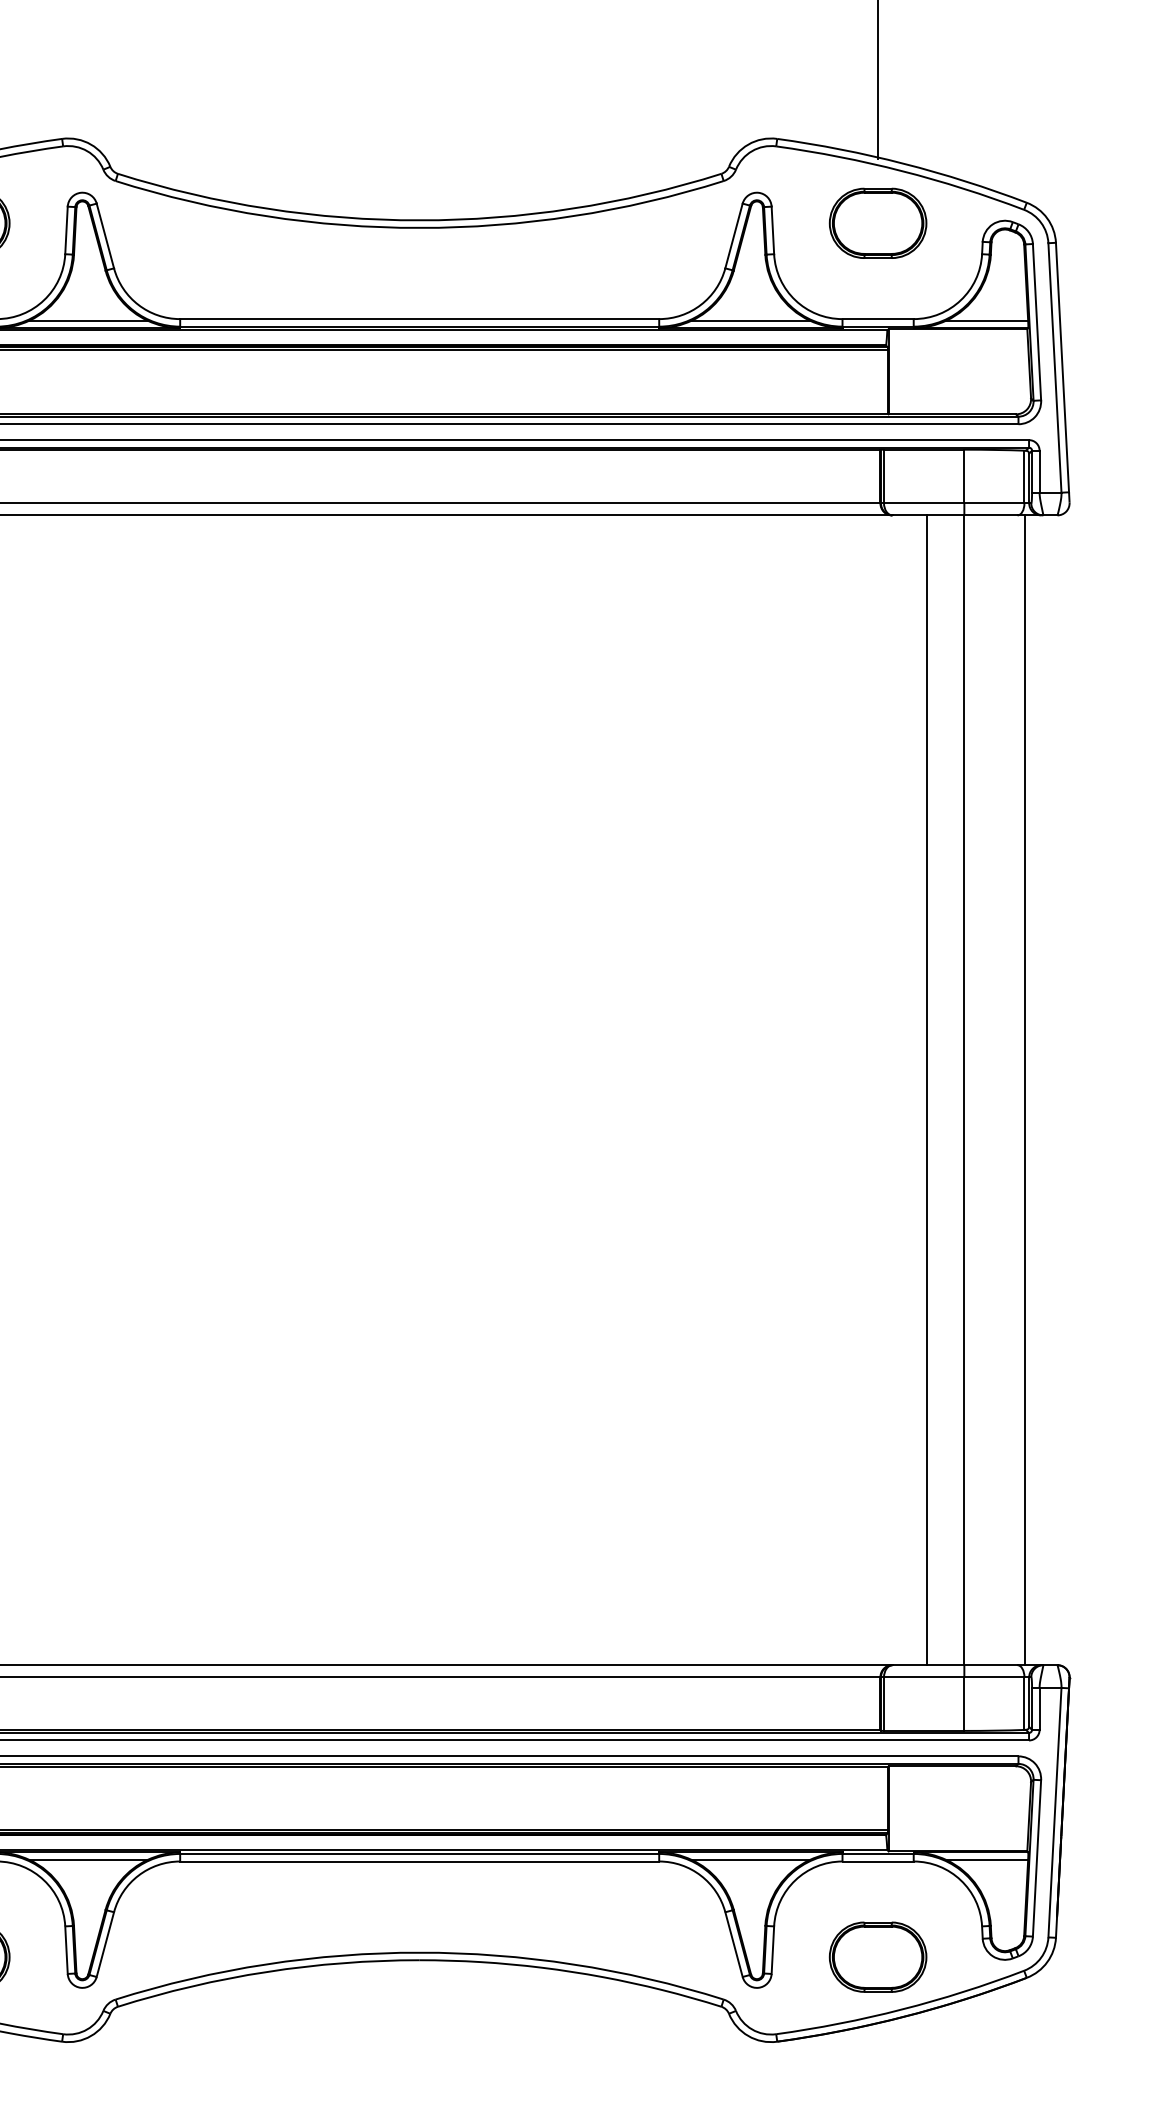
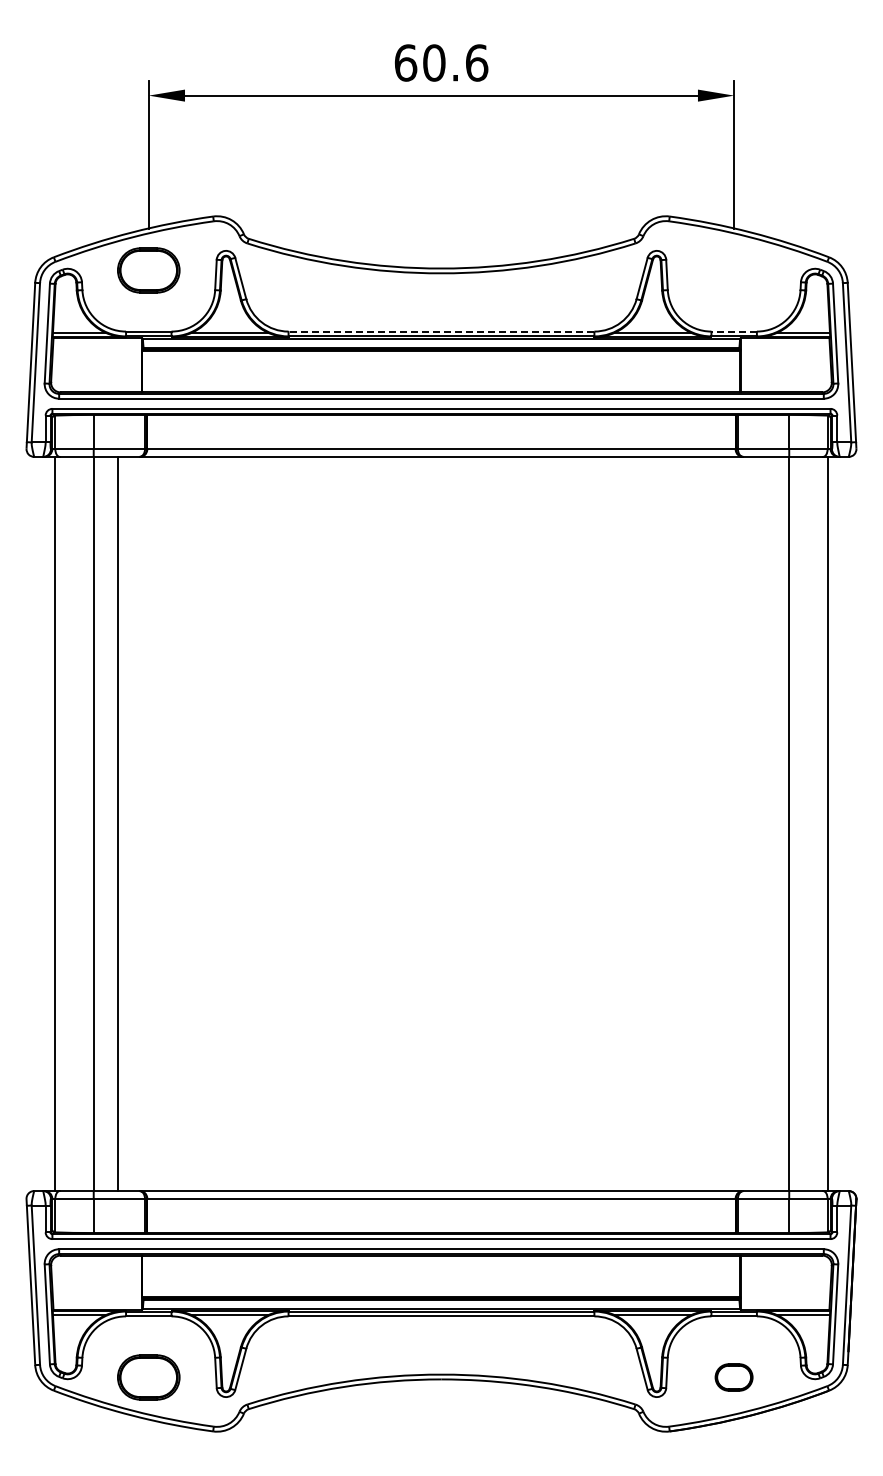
part: (877, 223) -> (733, 270), removed
line: (419, 318) -> (441, 331), solid -> dashed
line: (878, 318) -> (734, 331), solid -> dashed
line: (927, 1089) -> (765, 823), removed
part: (877, 1957) -> (733, 1377), size x0.6

